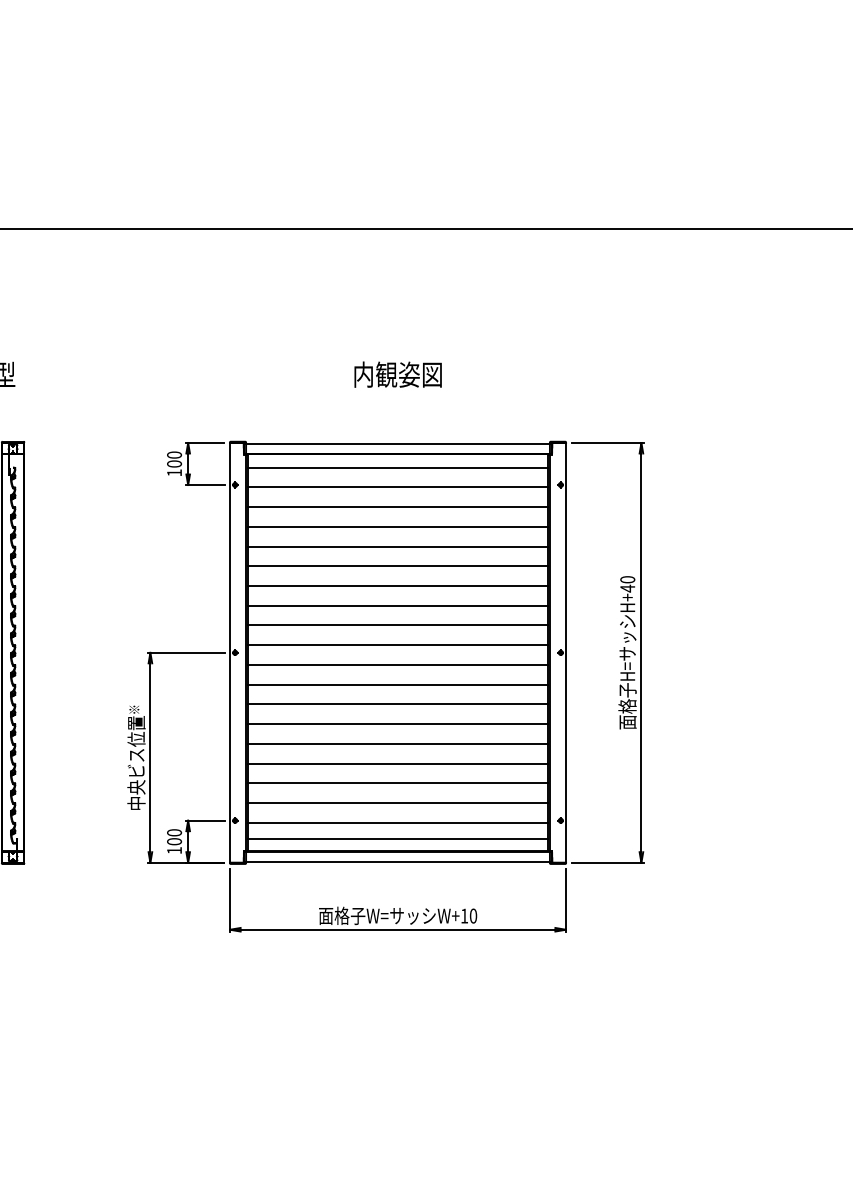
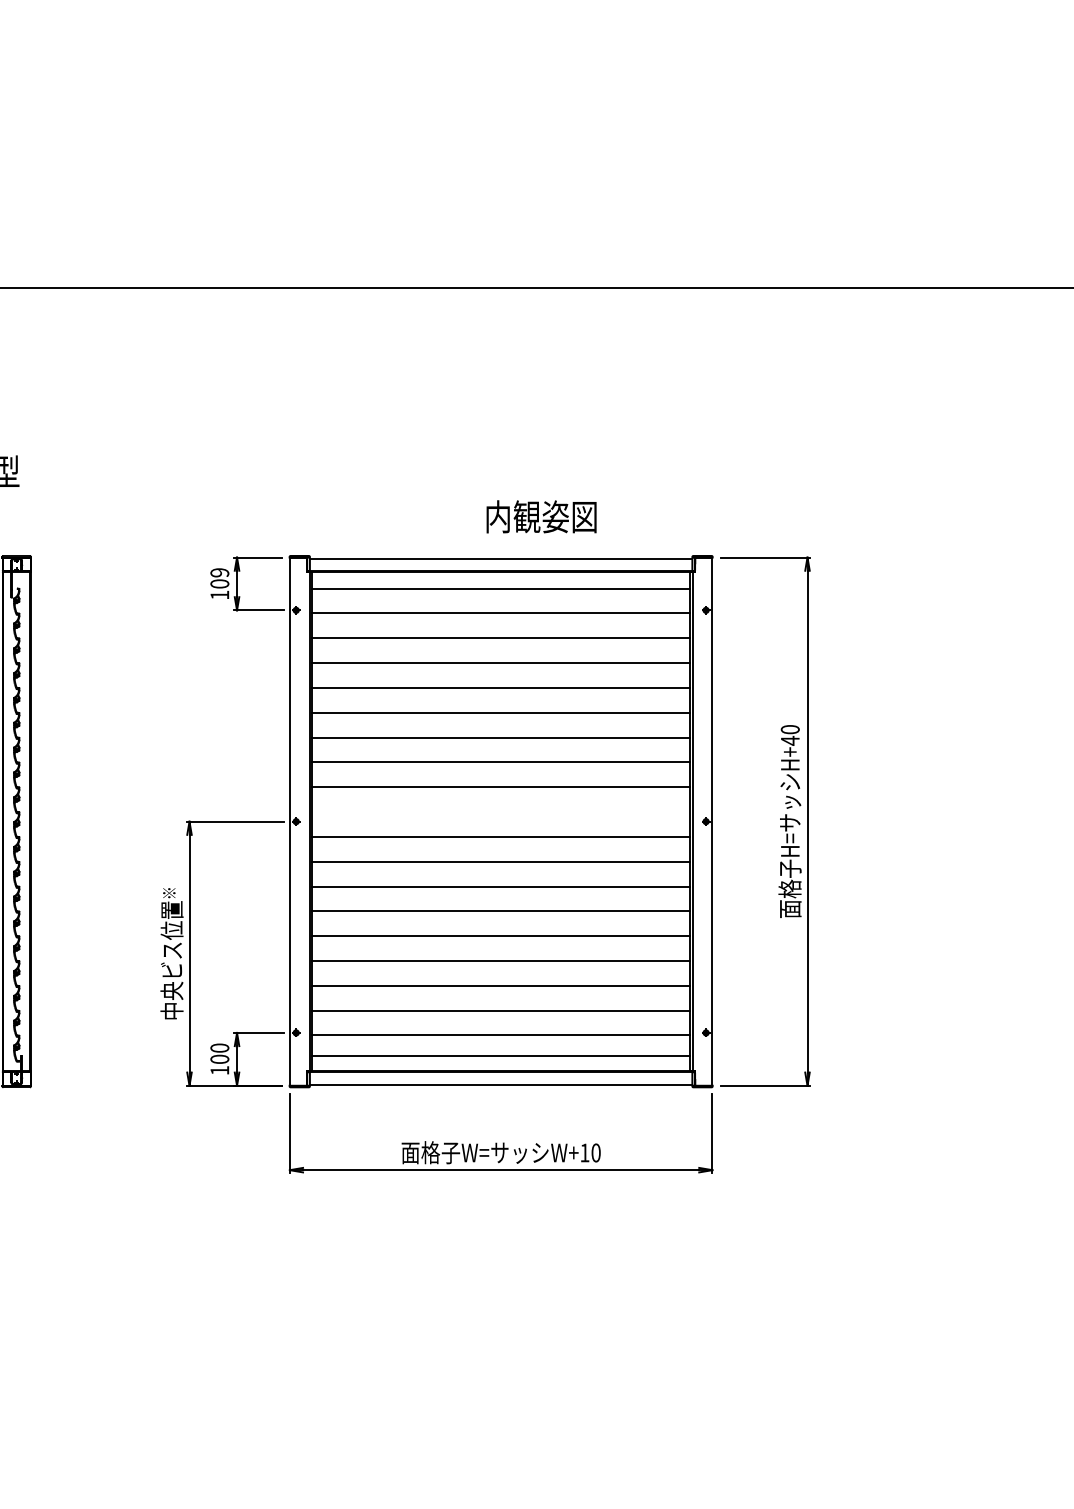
text: (397, 374) -> (540, 516), moved
text: (174, 454) -> (219, 572), 100 -> 109
line: (397, 645) -> (500, 812), removed

